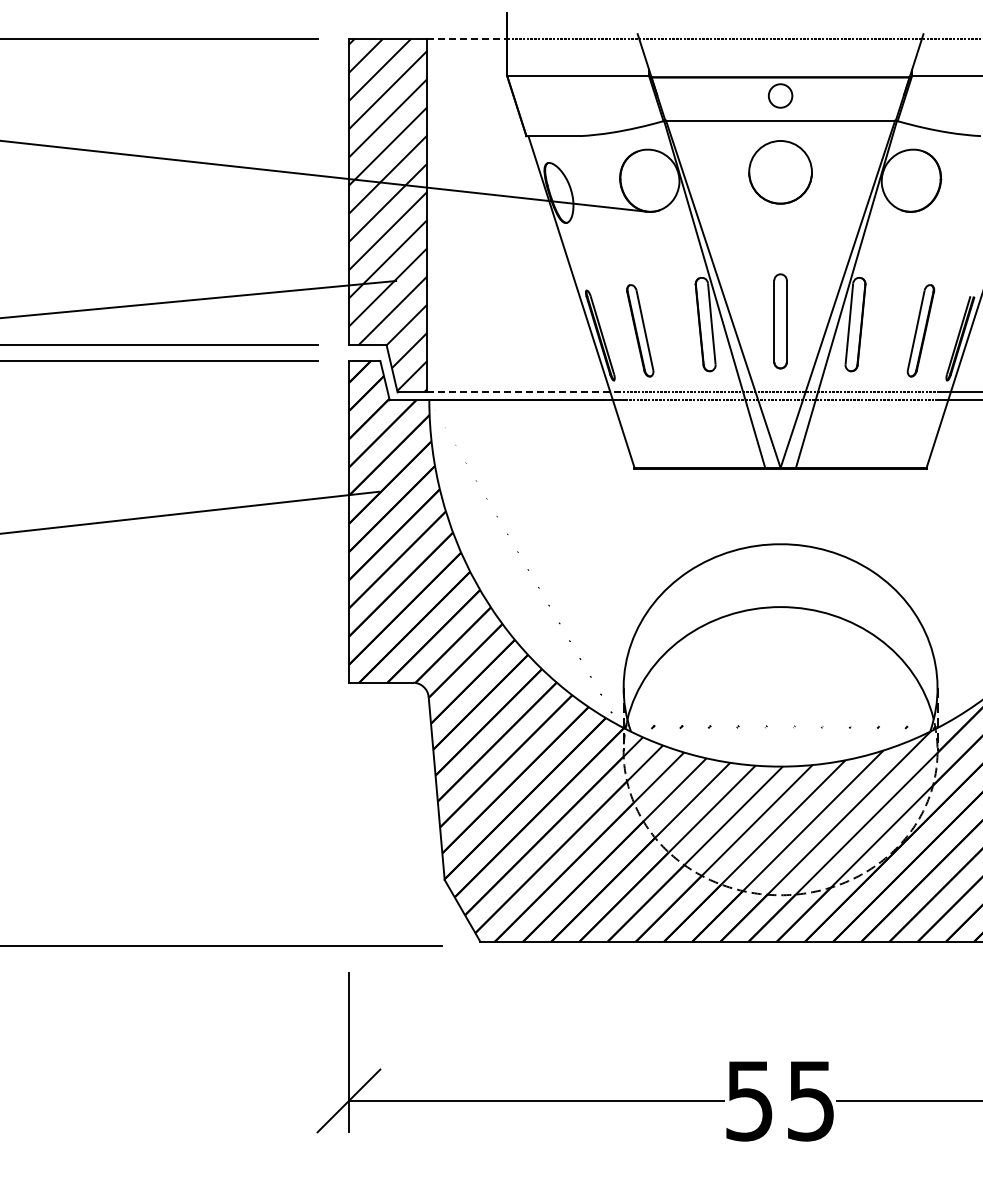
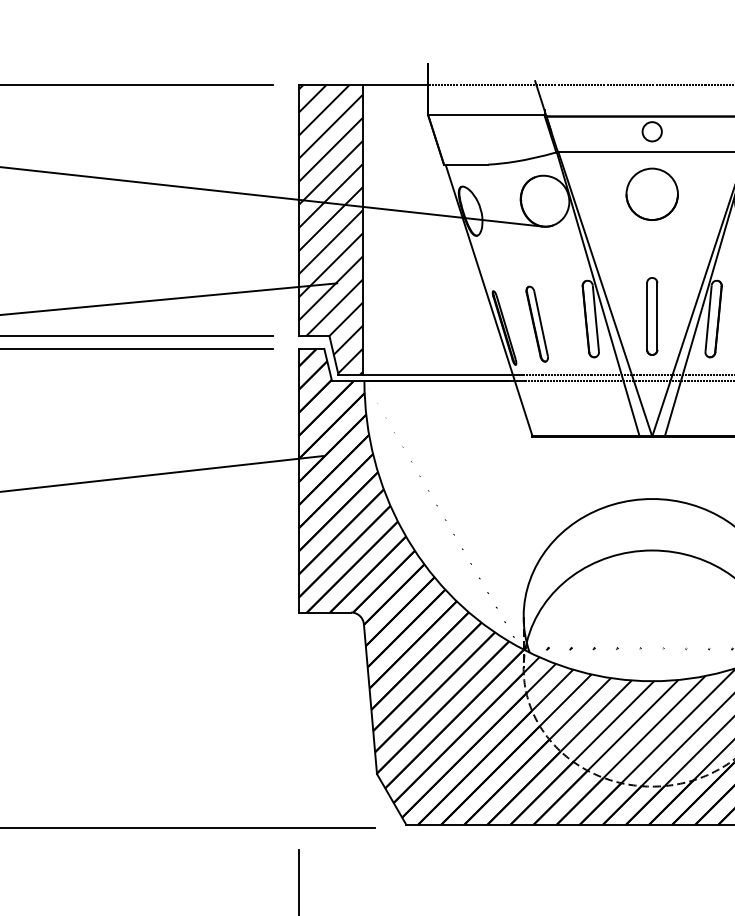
line: (468, 39) -> (396, 85), dashed -> solid
line: (525, 392) -> (443, 374), dashed -> solid

